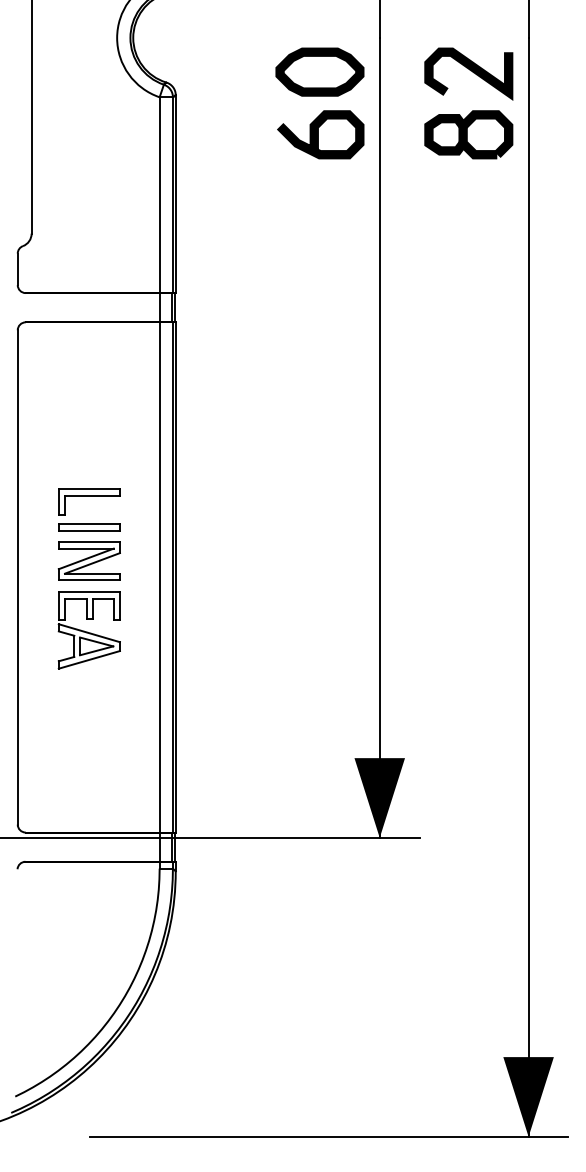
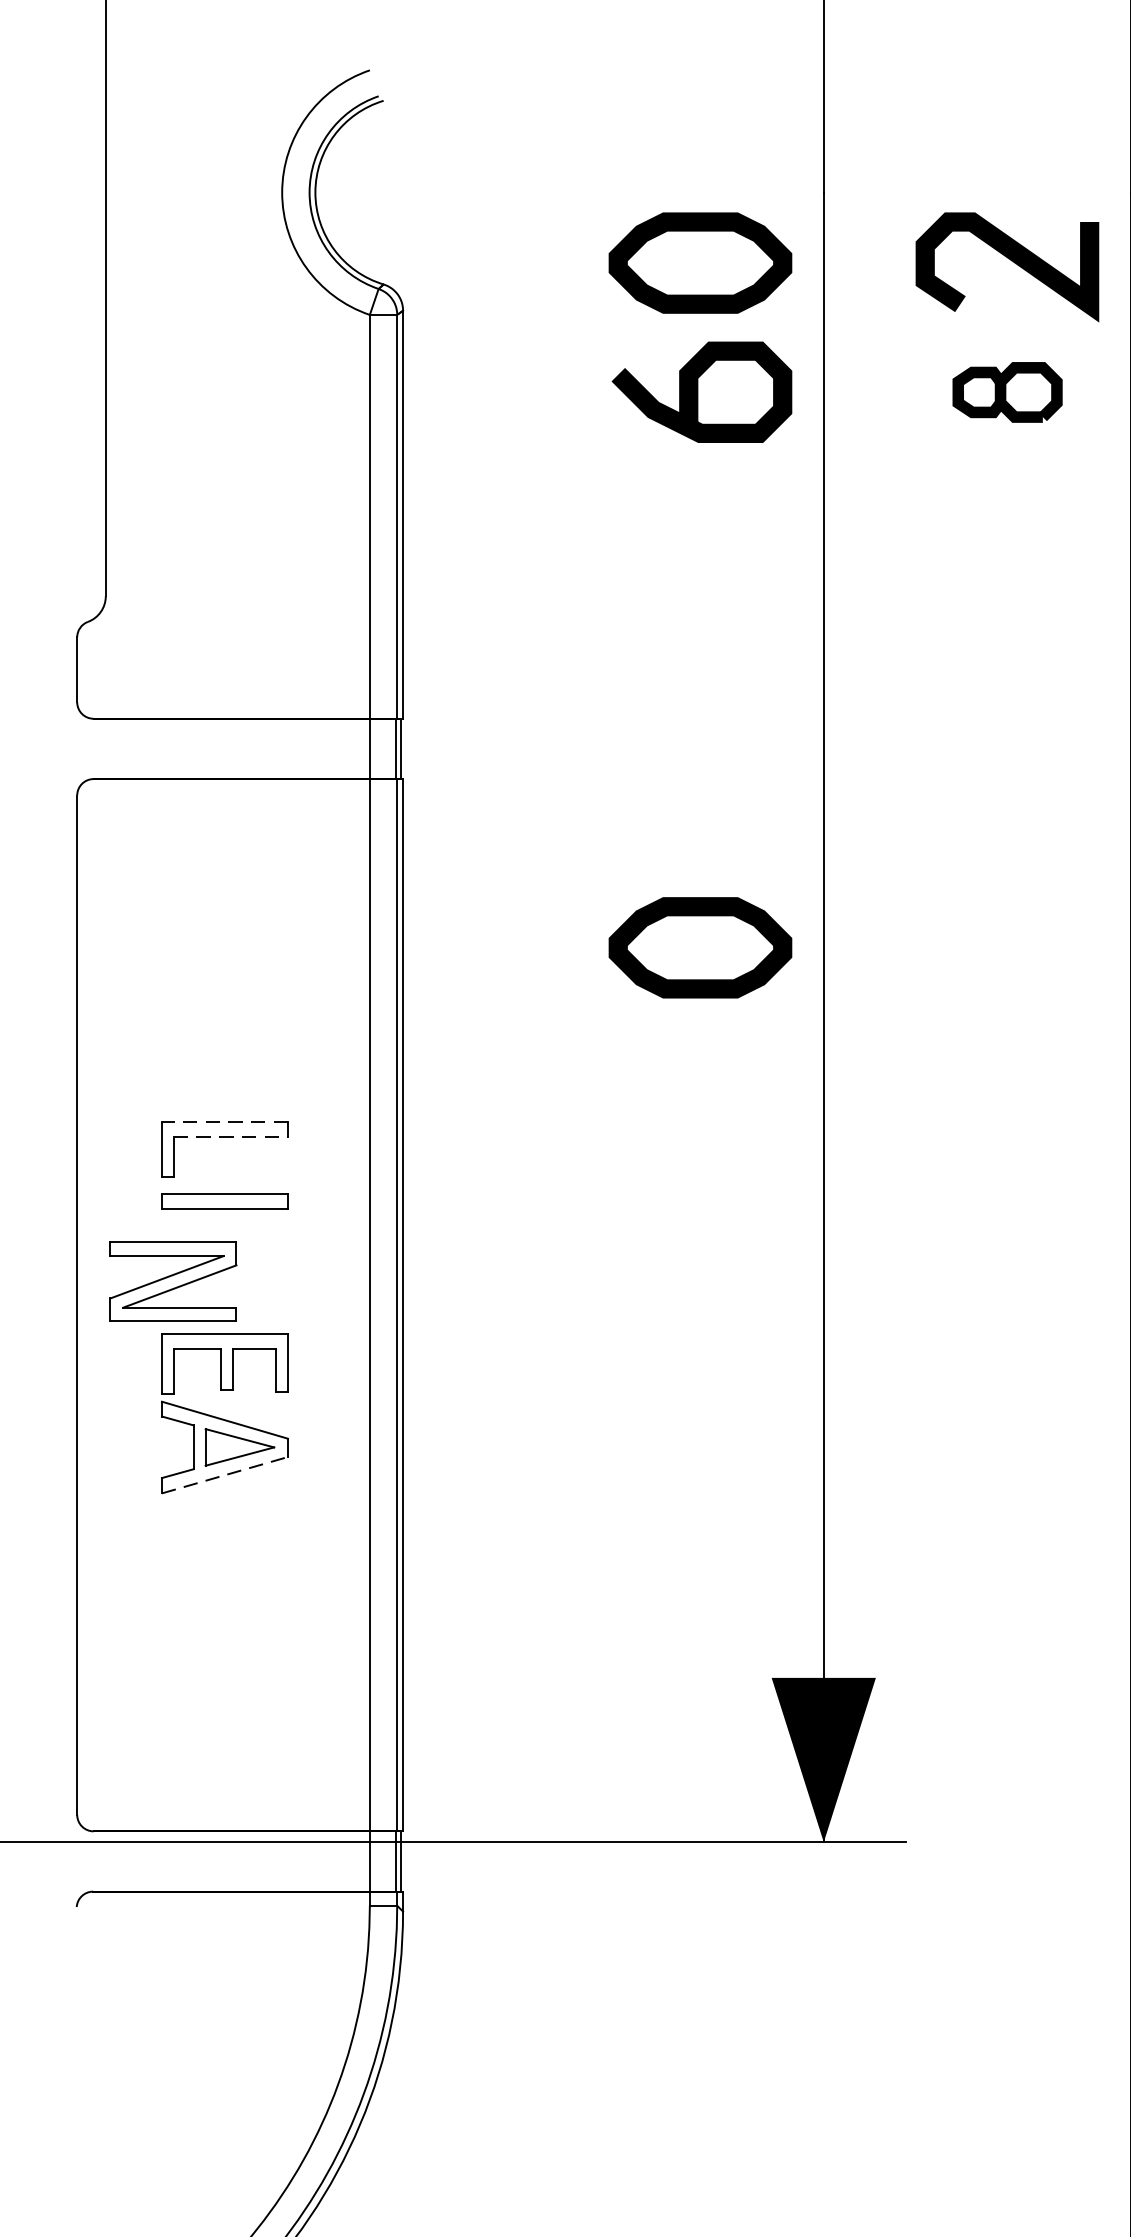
part: (468, 134) -> (1006, 391), size x0.6
part: (319, 403) -> (699, 946), added
line: (89, 488) -> (225, 1121), solid -> dashed
line: (92, 495) -> (231, 1136), solid -> dashed
part: (88, 560) -> (171, 1280), moved
line: (89, 659) -> (225, 1474), solid -> dashed

